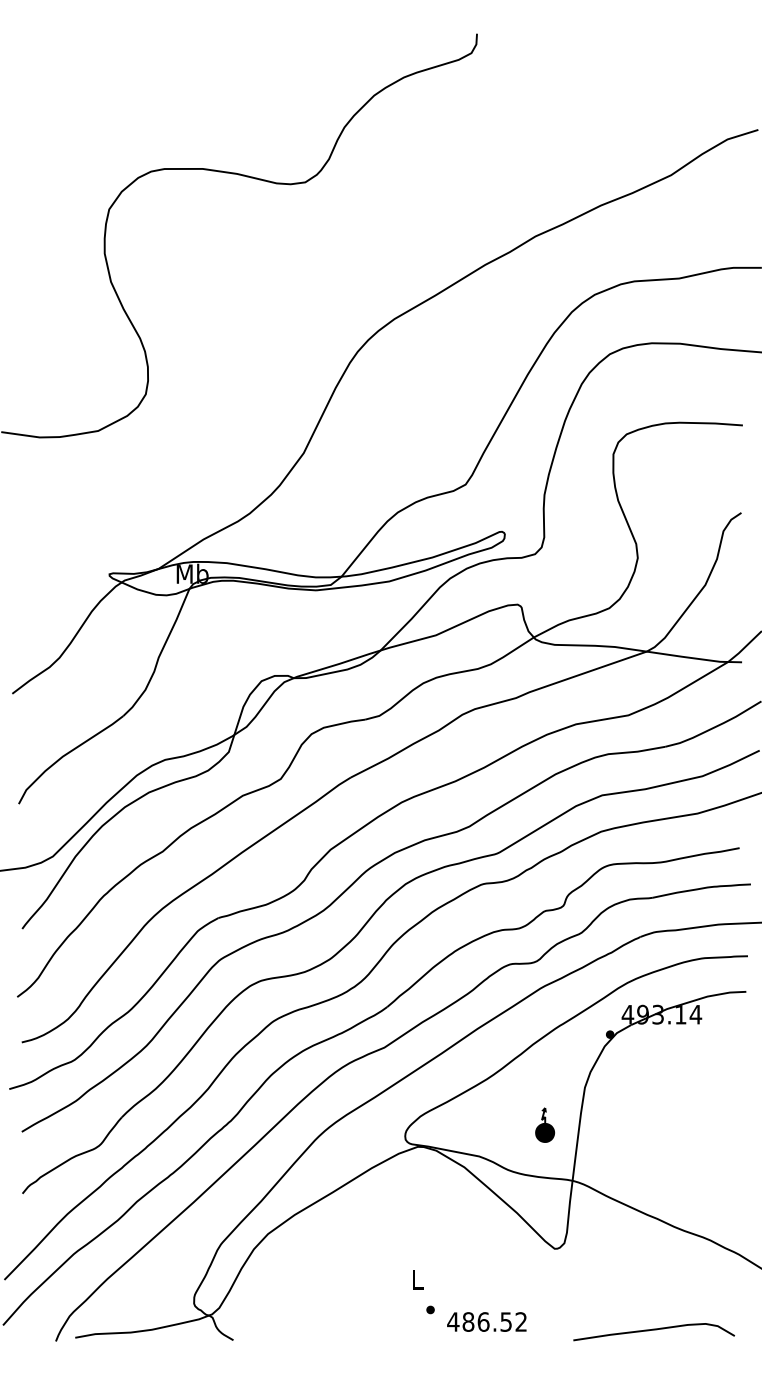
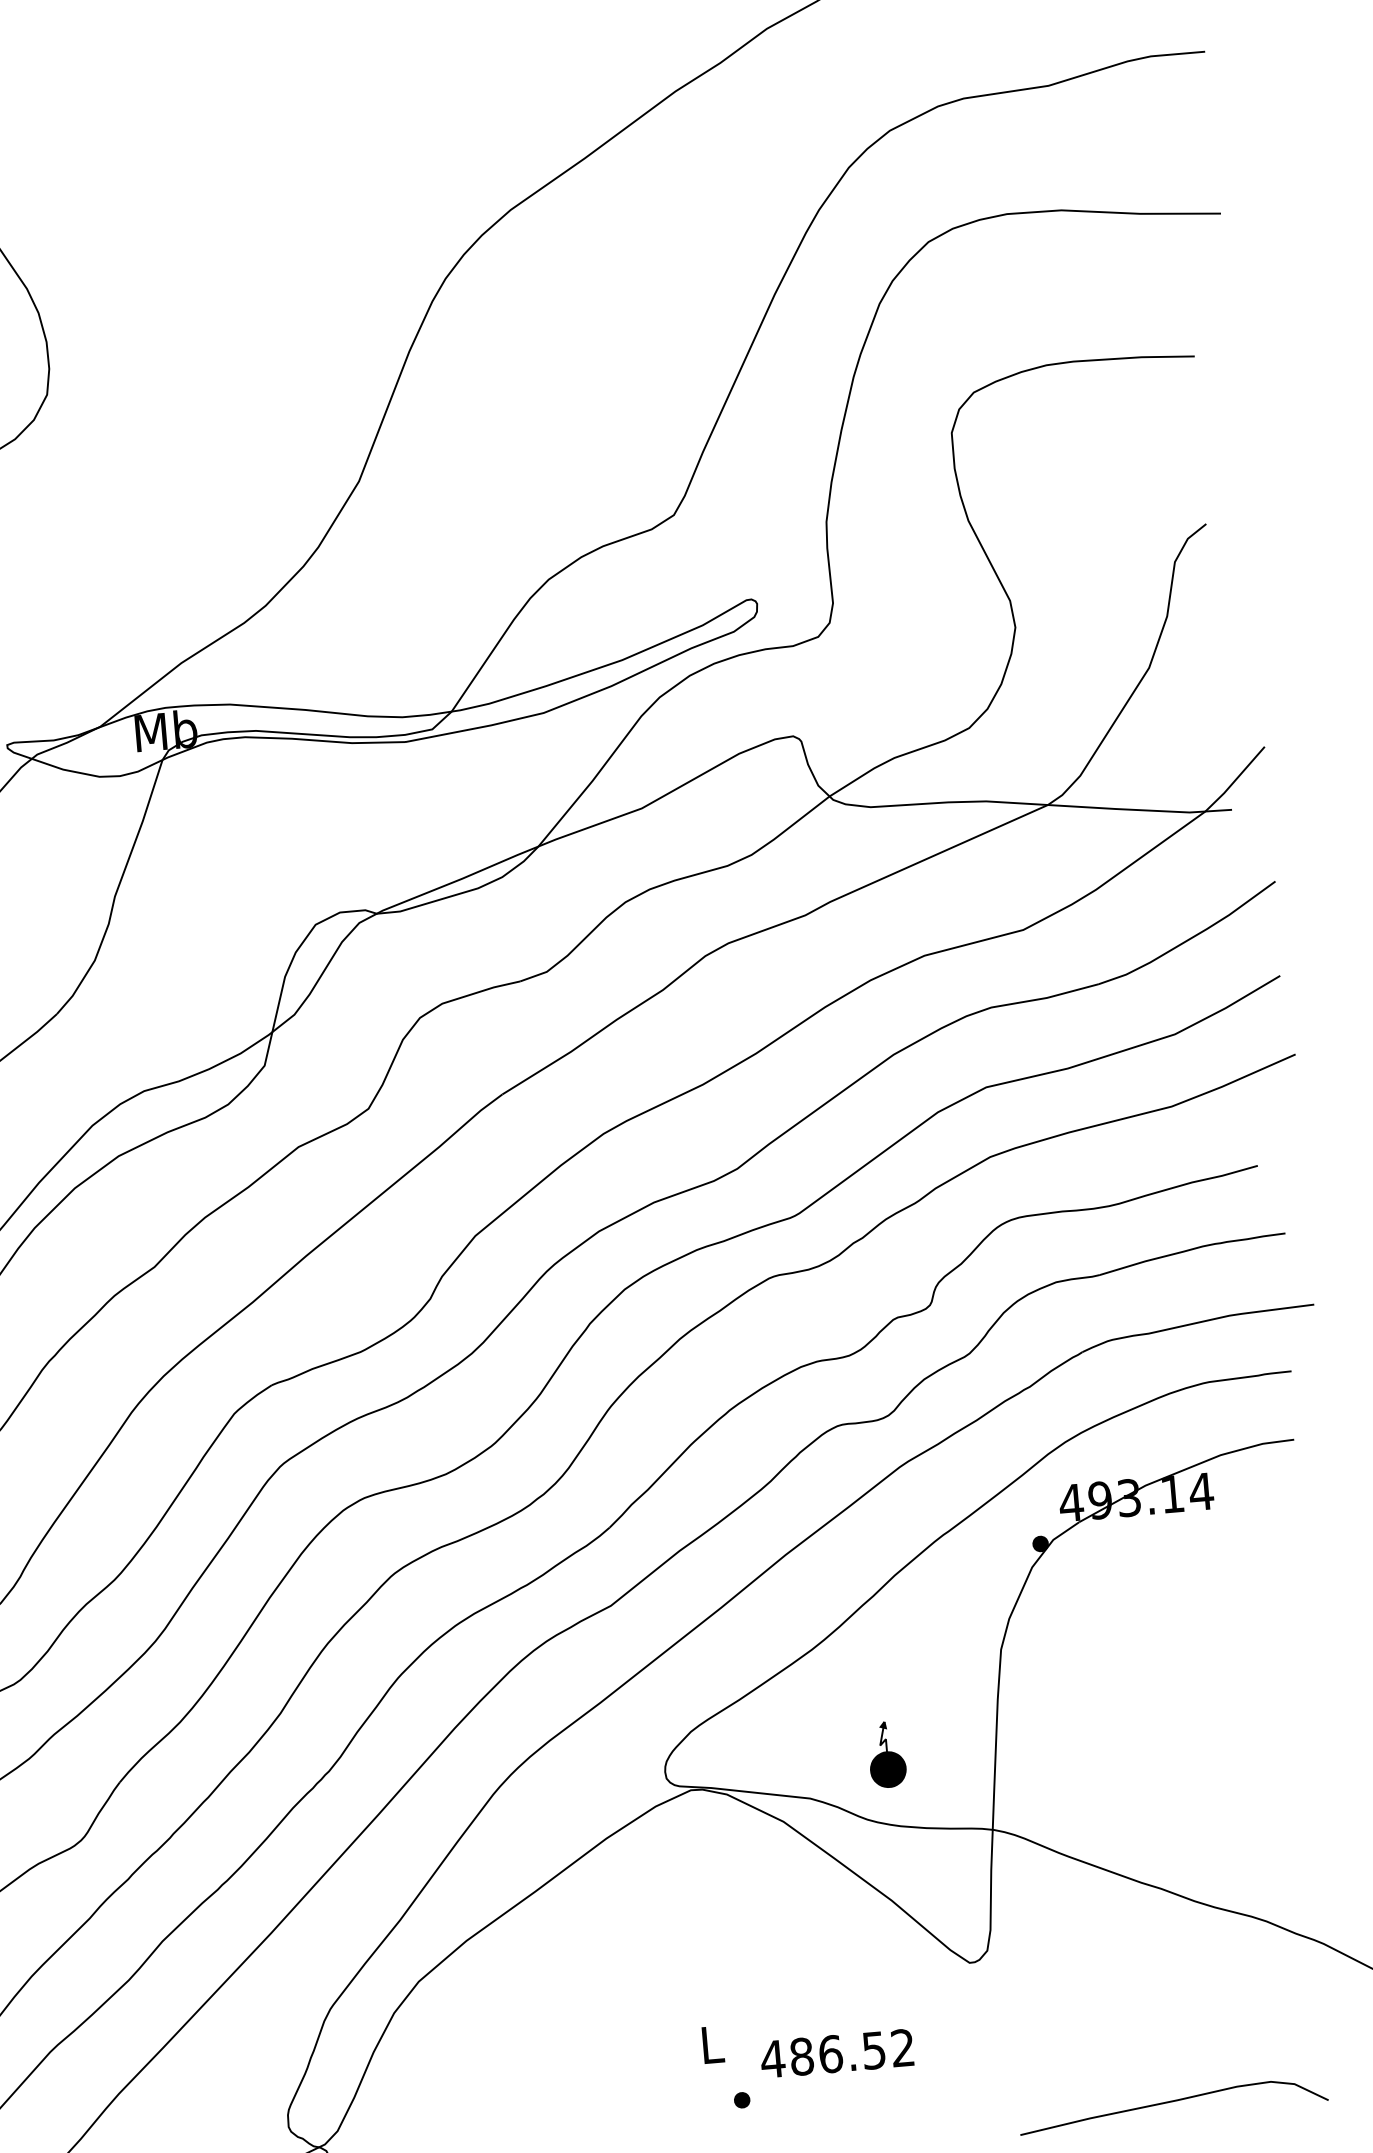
part: (545, 1124) -> (887, 1753), moved
text: (486, 1321) -> (836, 2052), moved

